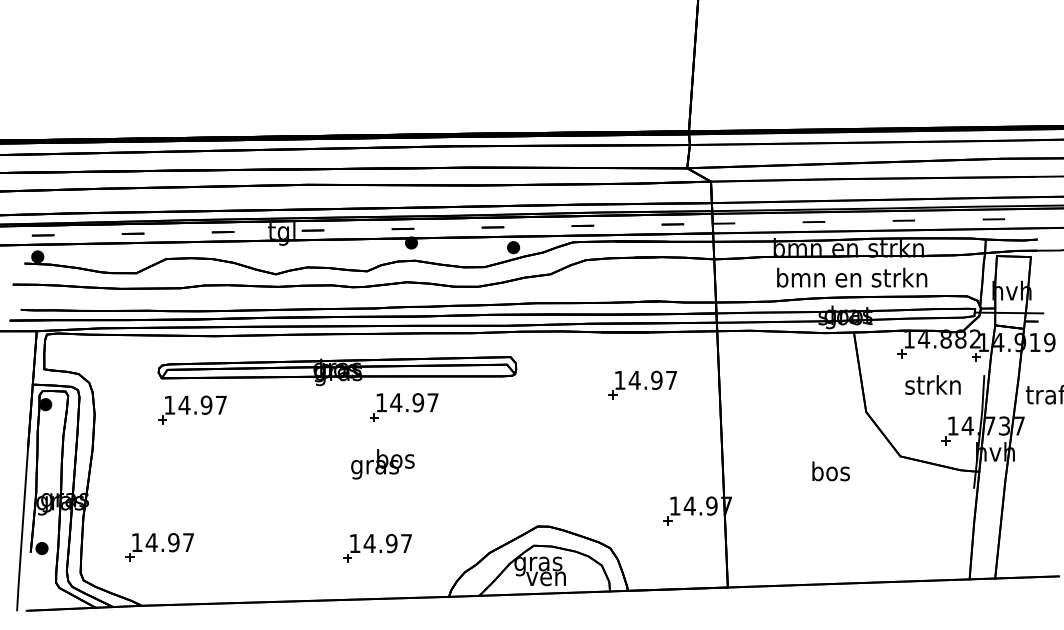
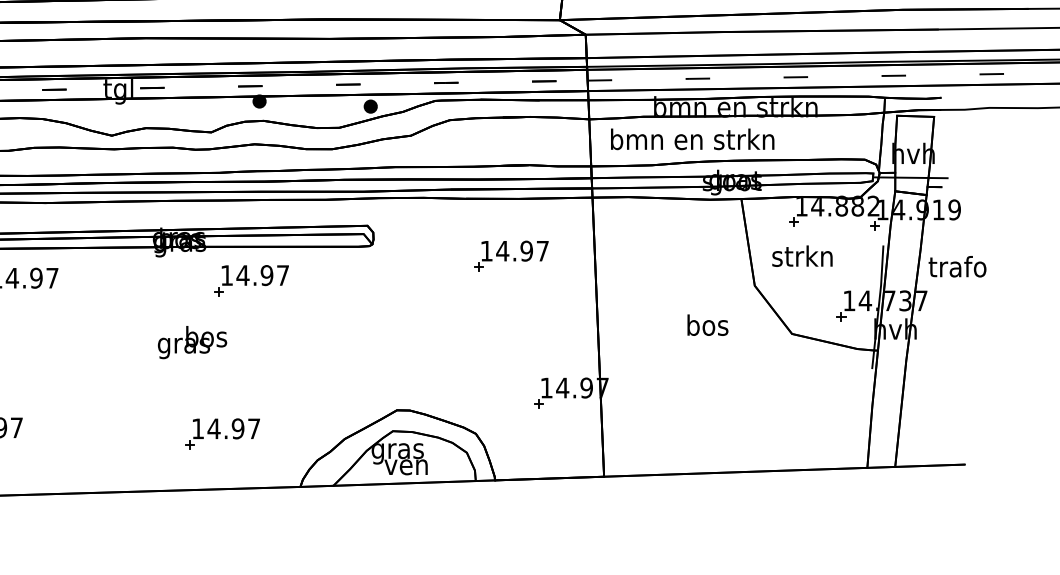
text: (852, 277) -> (693, 139), moved
text: (932, 384) -> (801, 255), moved
text: (382, 464) -> (192, 342), moved
text: (830, 471) -> (707, 325), moved

